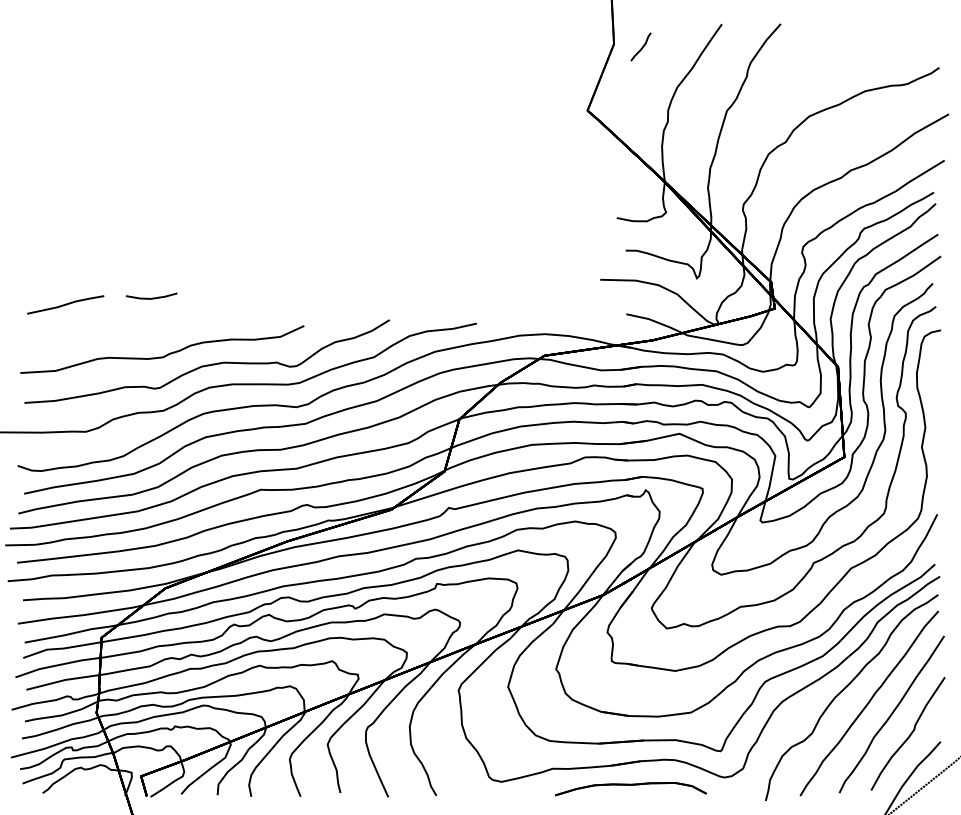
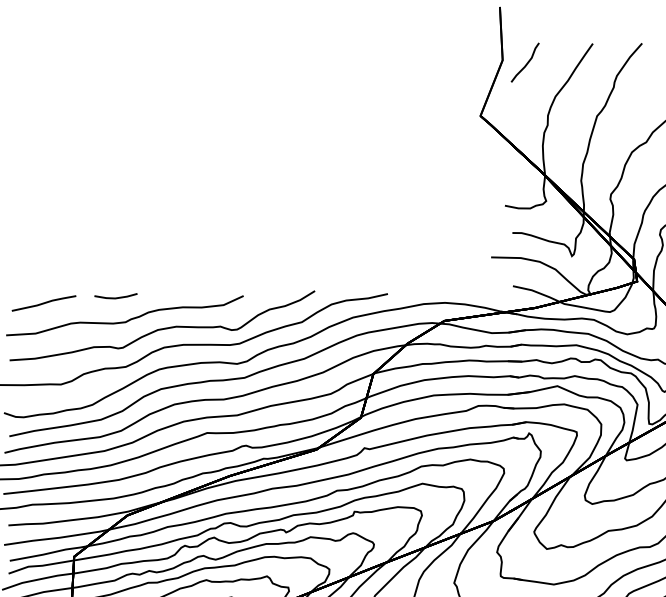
part: (640, 46) -> (524, 62), size x1.67
part: (102, 303) -> (74, 302), moved

